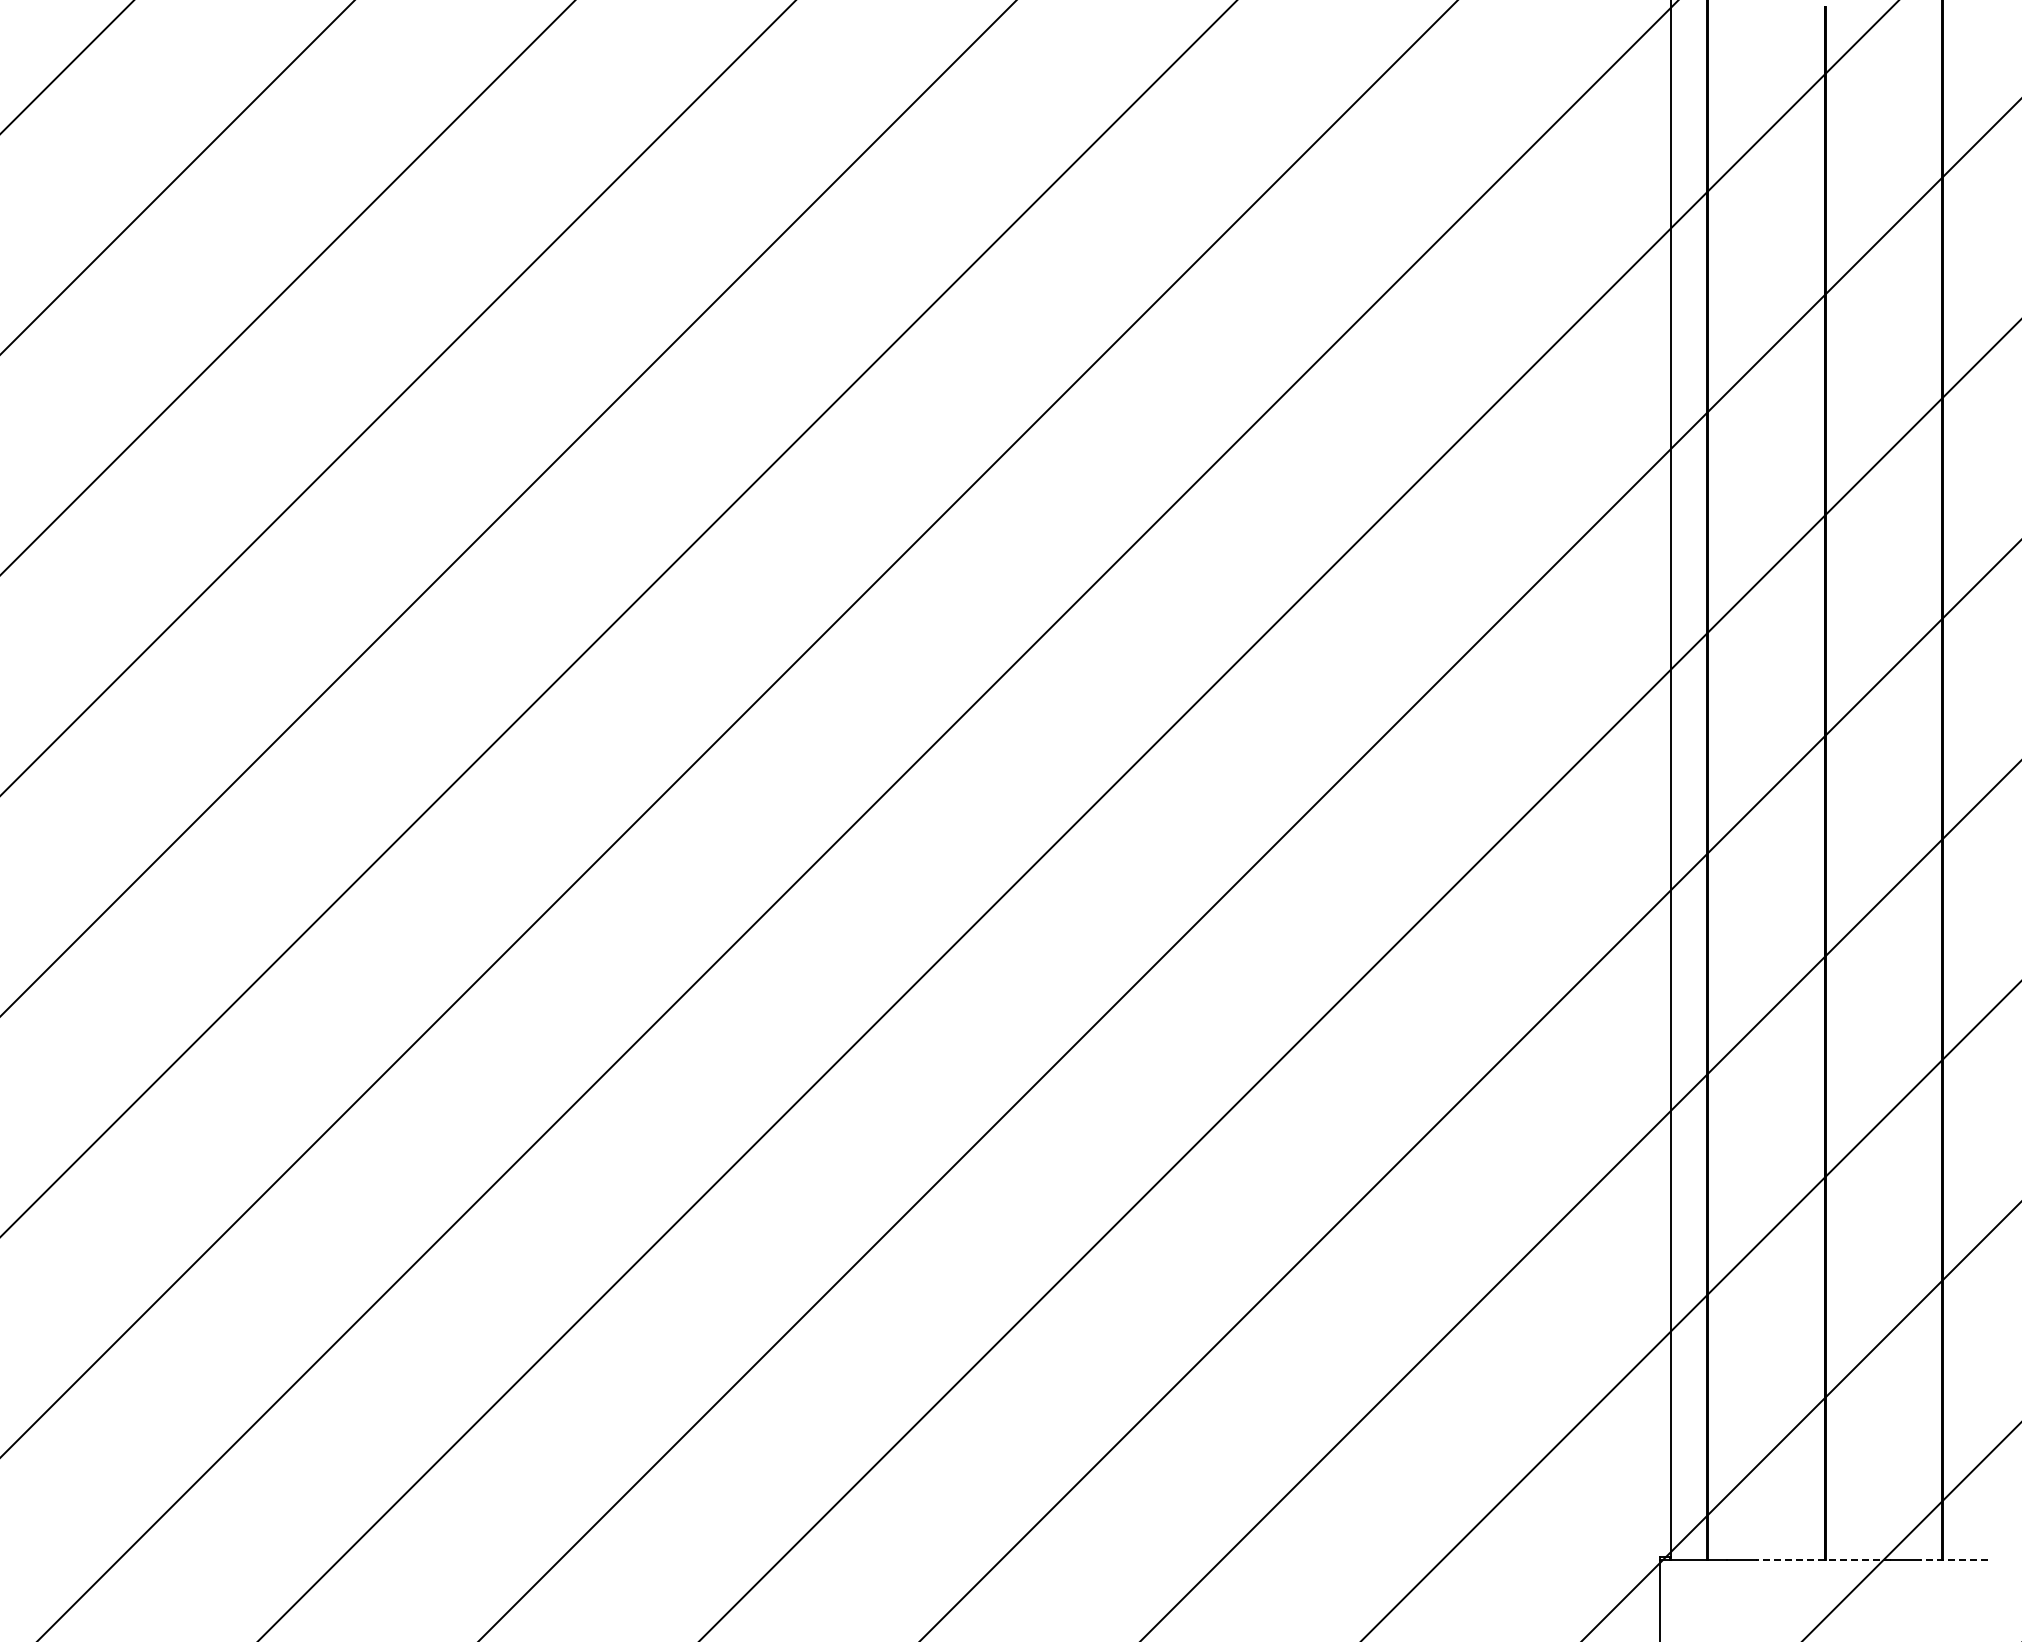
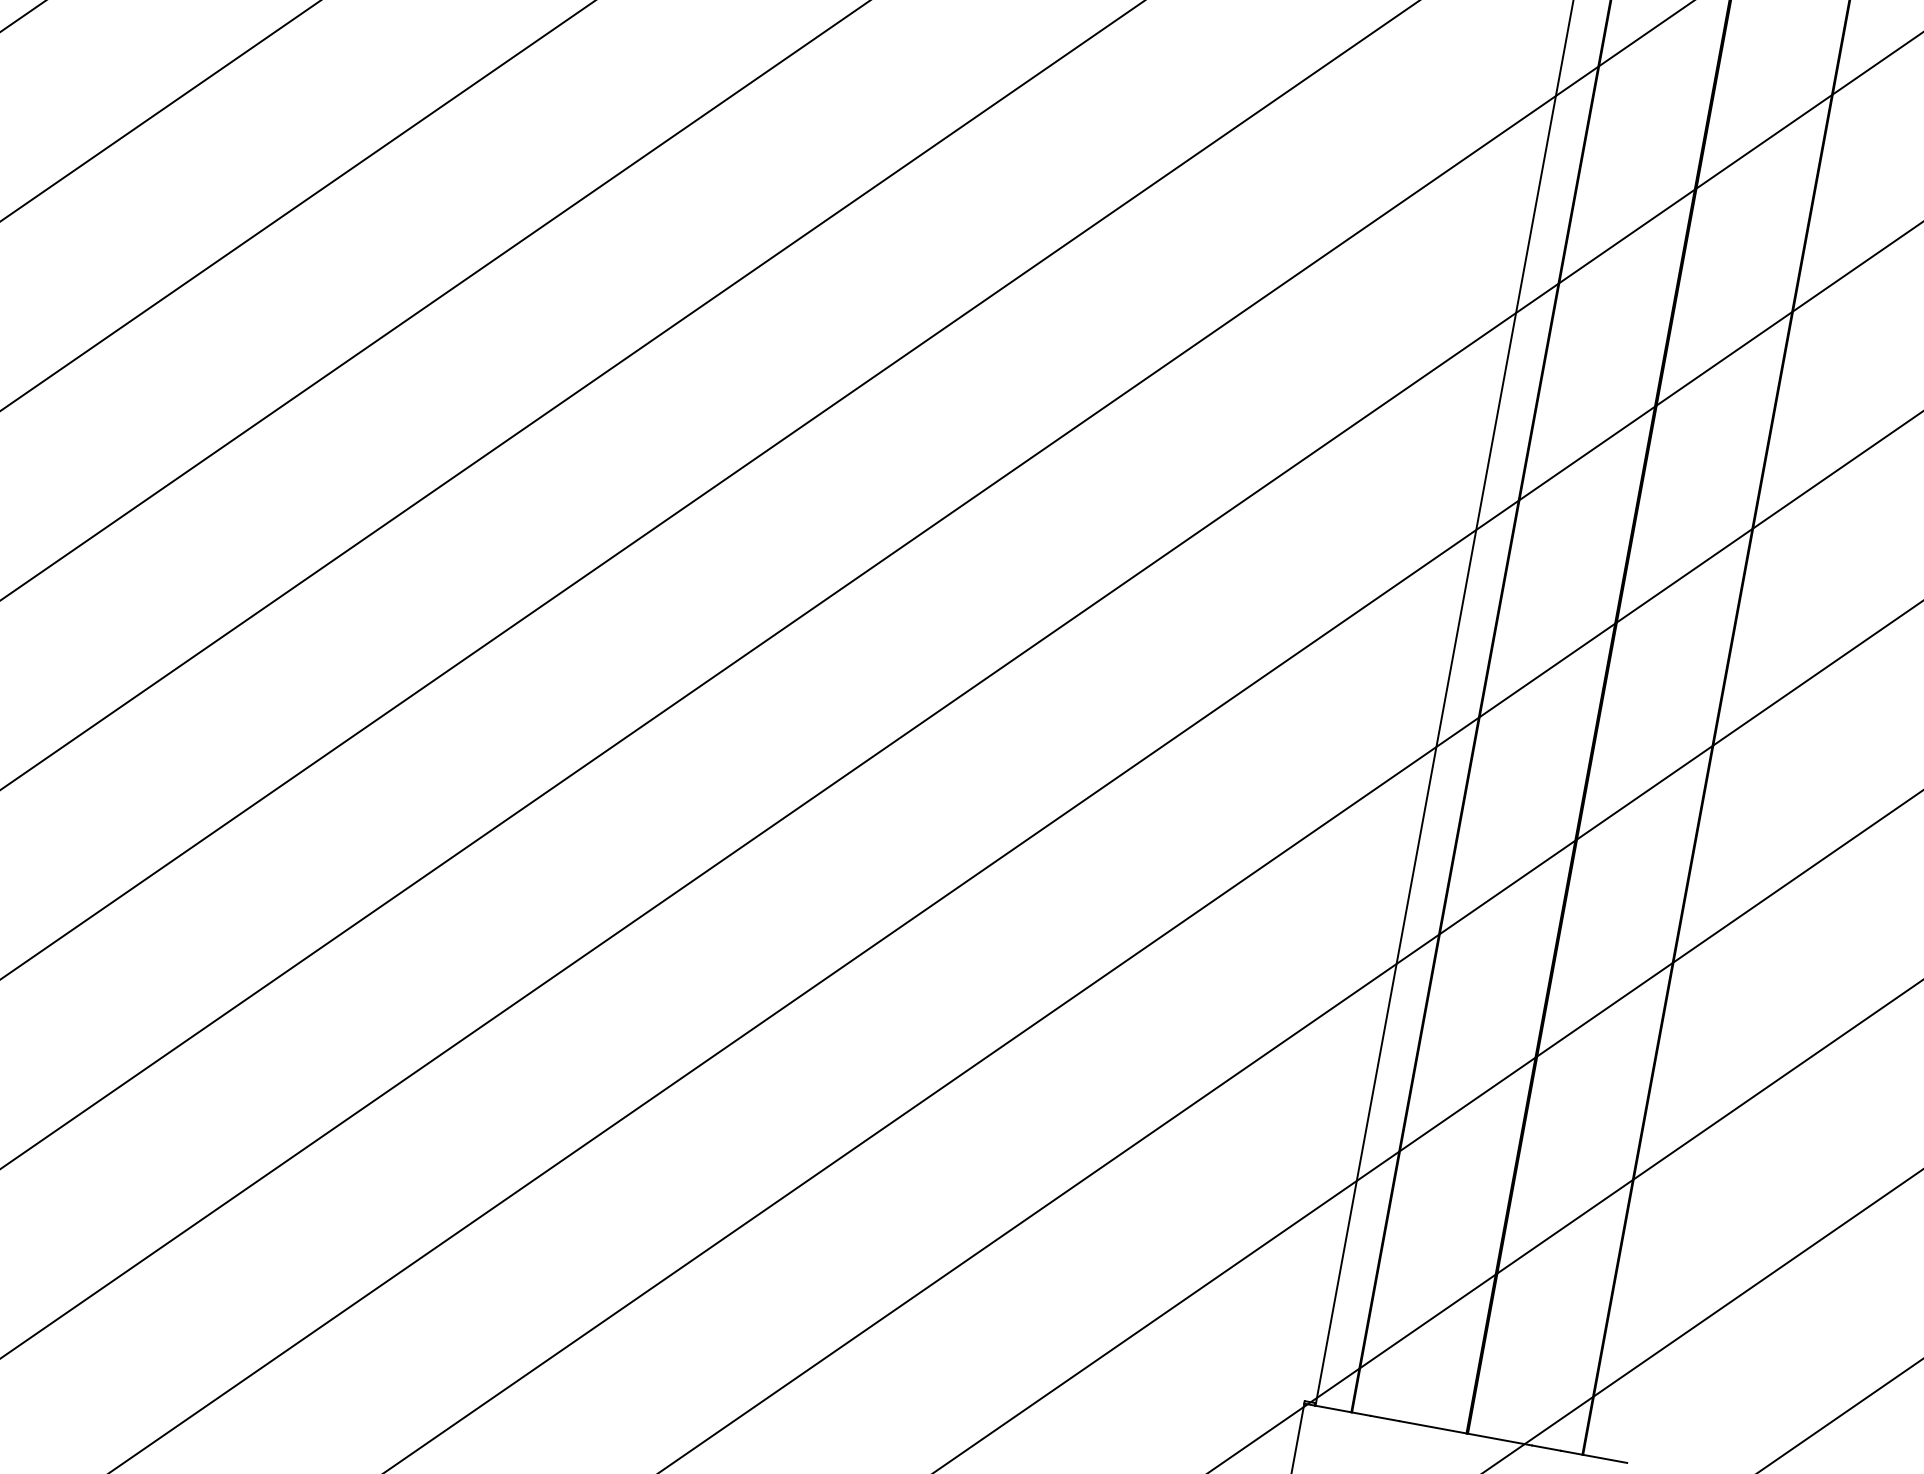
line: (1823, 1559) -> (1465, 1432), dashed -> solid
line: (1954, 1559) -> (1594, 1456), dashed -> solid

